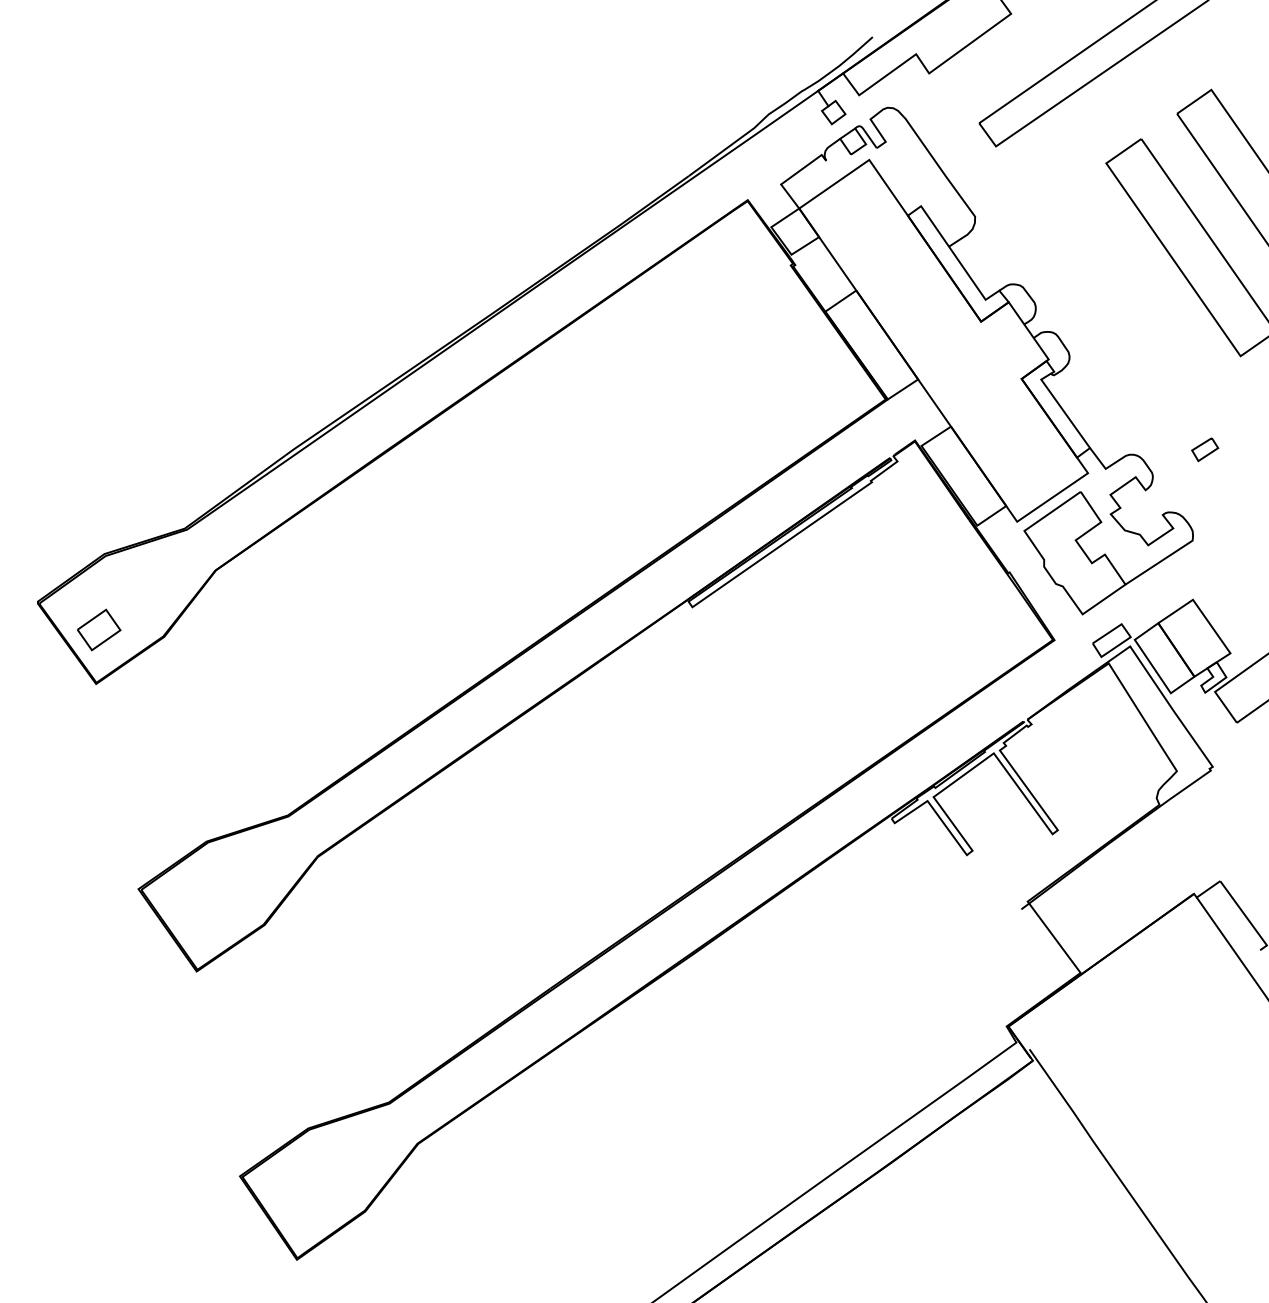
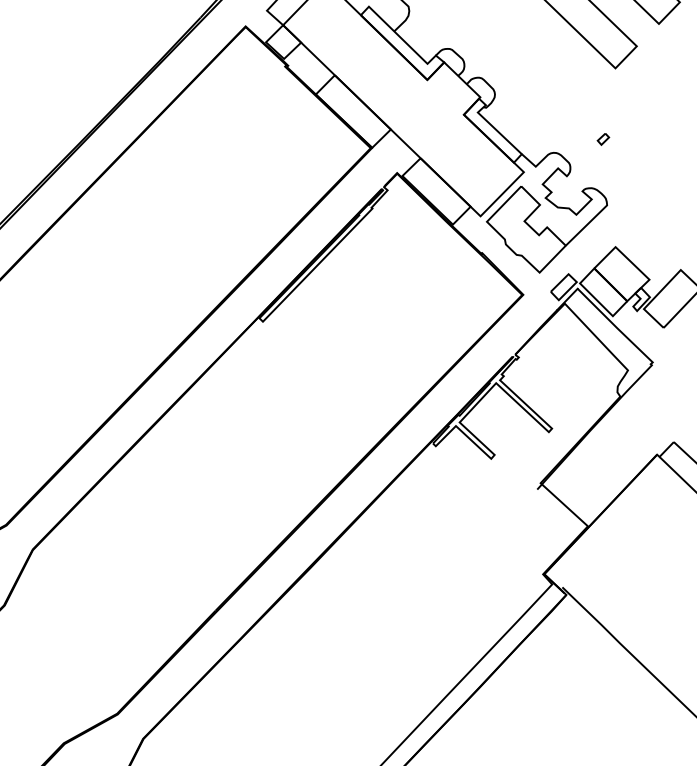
part: (1205, 449) -> (603, 139), size x0.62

